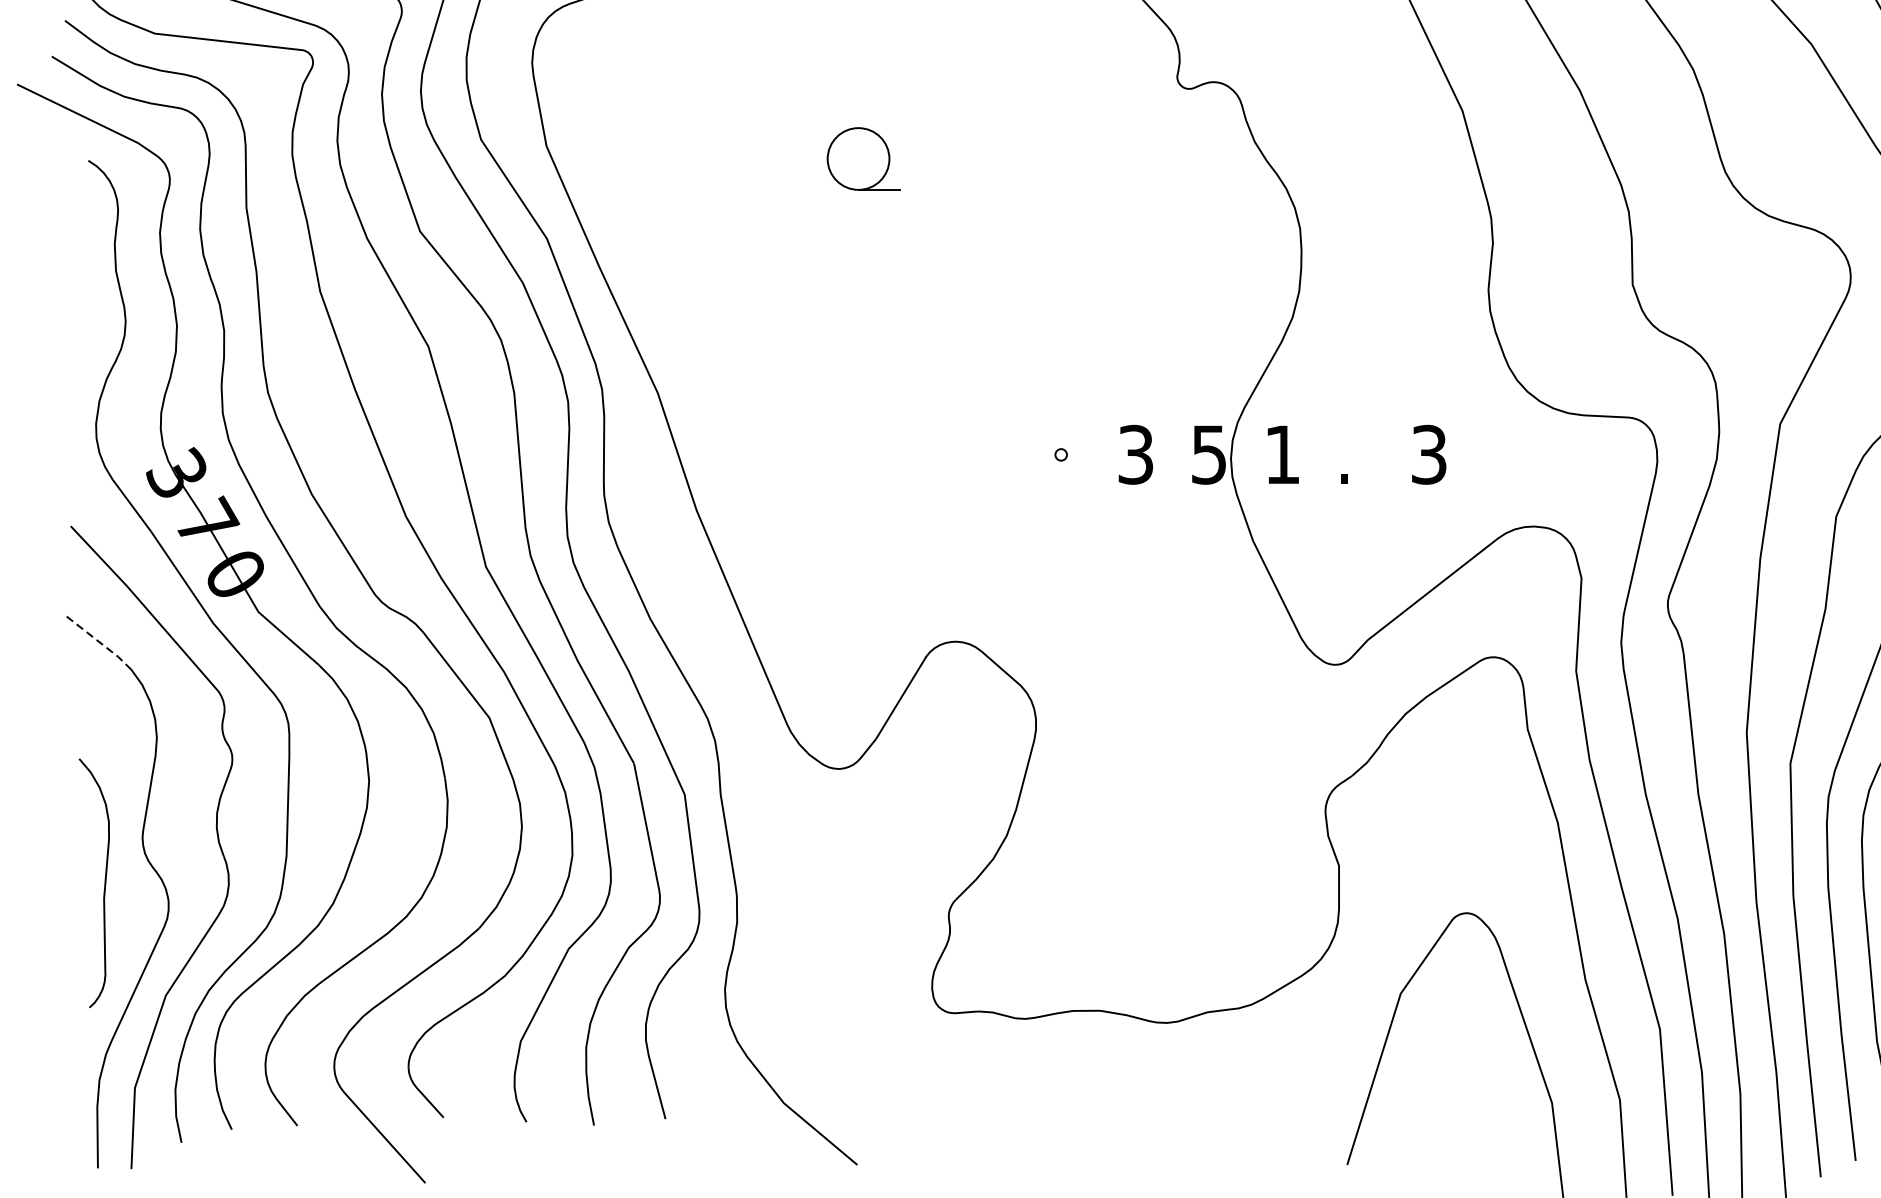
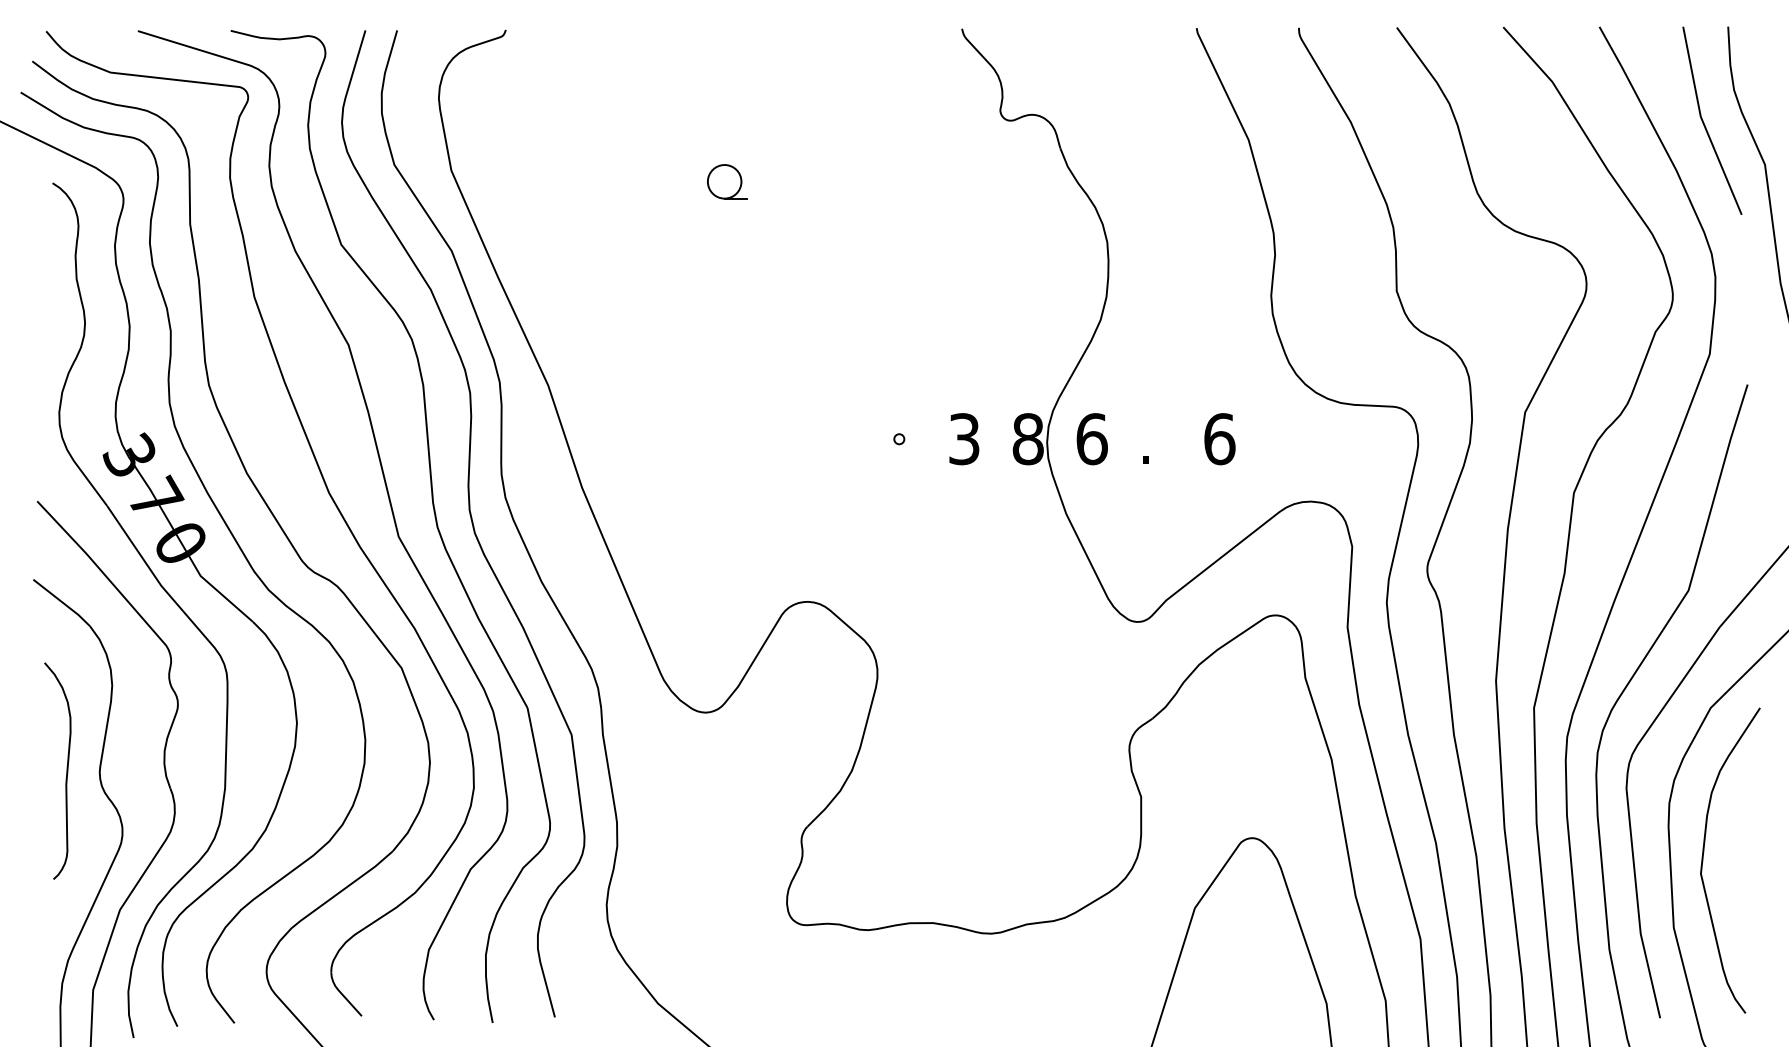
part: (863, 158) -> (727, 181), size x0.62
text: (1208, 455) -> (1027, 439), 5 -> 8
text: (1281, 455) -> (1091, 439), 1 -> 6
text: (1429, 455) -> (1219, 439), 3 -> 6
line: (100, 643) -> (63, 603), dashed -> solid
curve: (104, 882) -> (66, 770), moved

